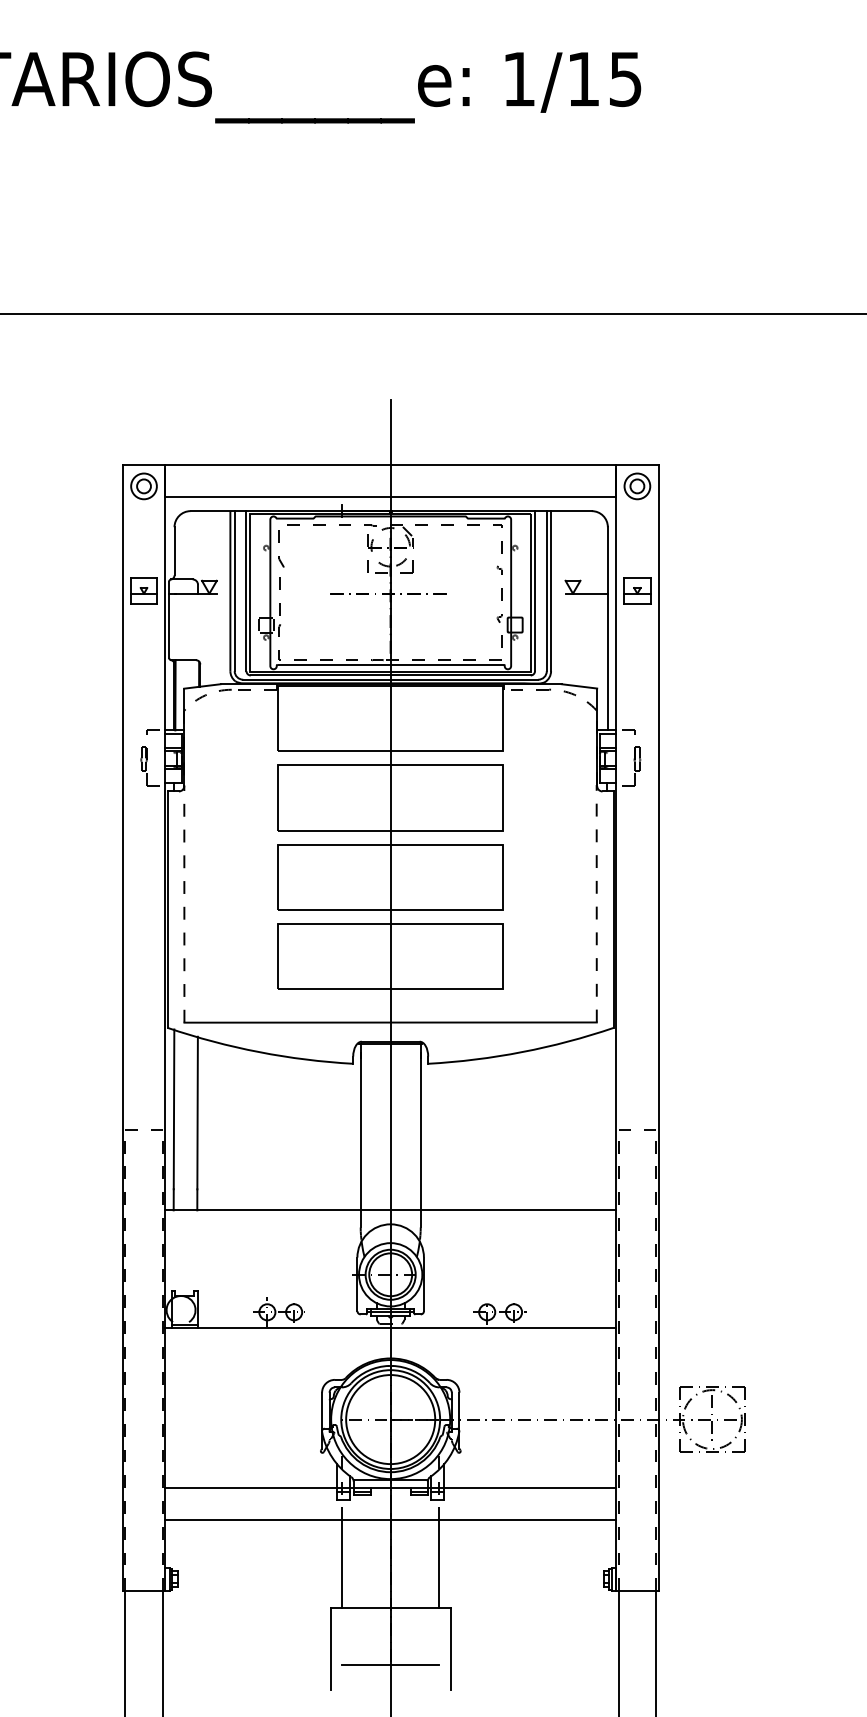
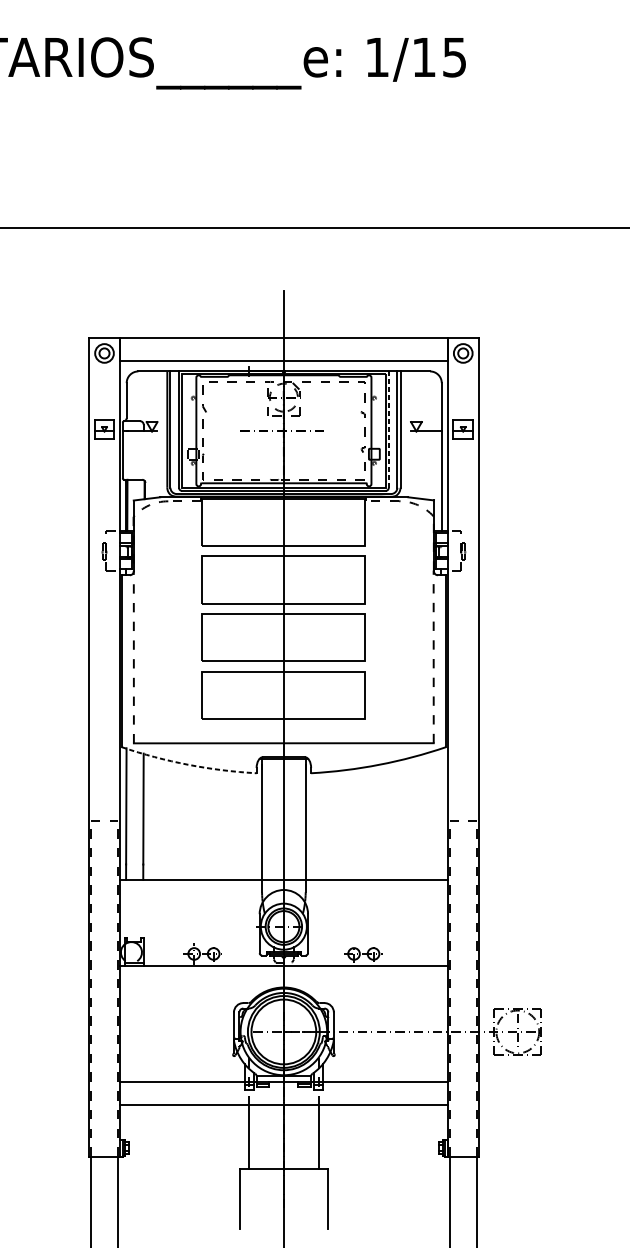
line: (535, 590) -> (389, 429), solid -> dashed
arc: (259, 1052) -> (188, 765), solid -> dashed
line: (390, 1664) -> (283, 1210), removed

